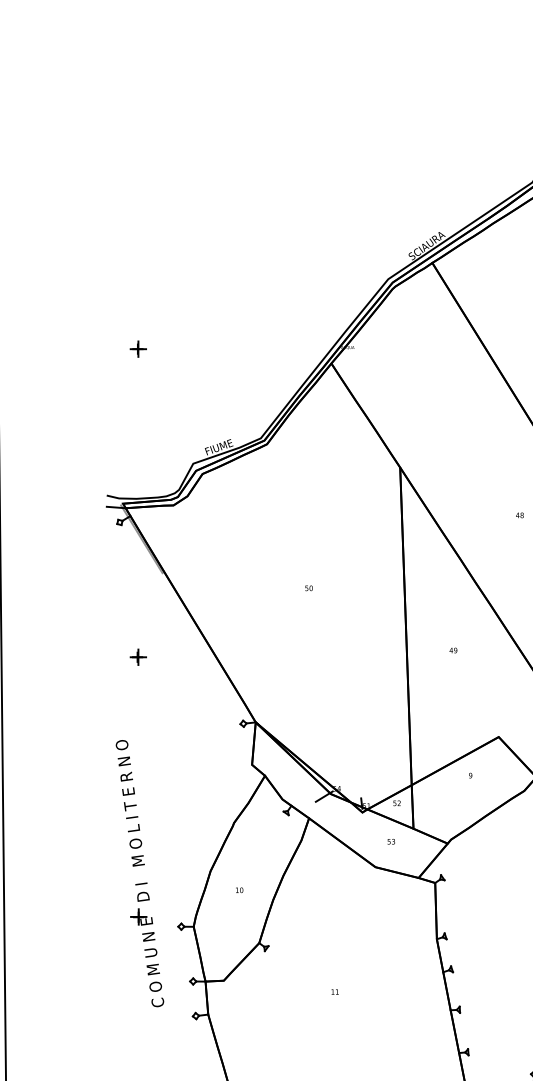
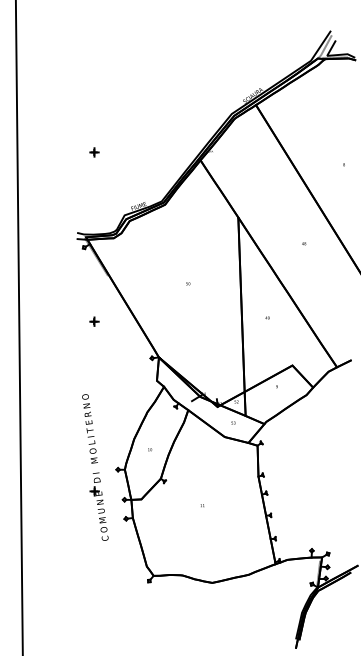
part: (140, 873) -> (95, 467), moved

